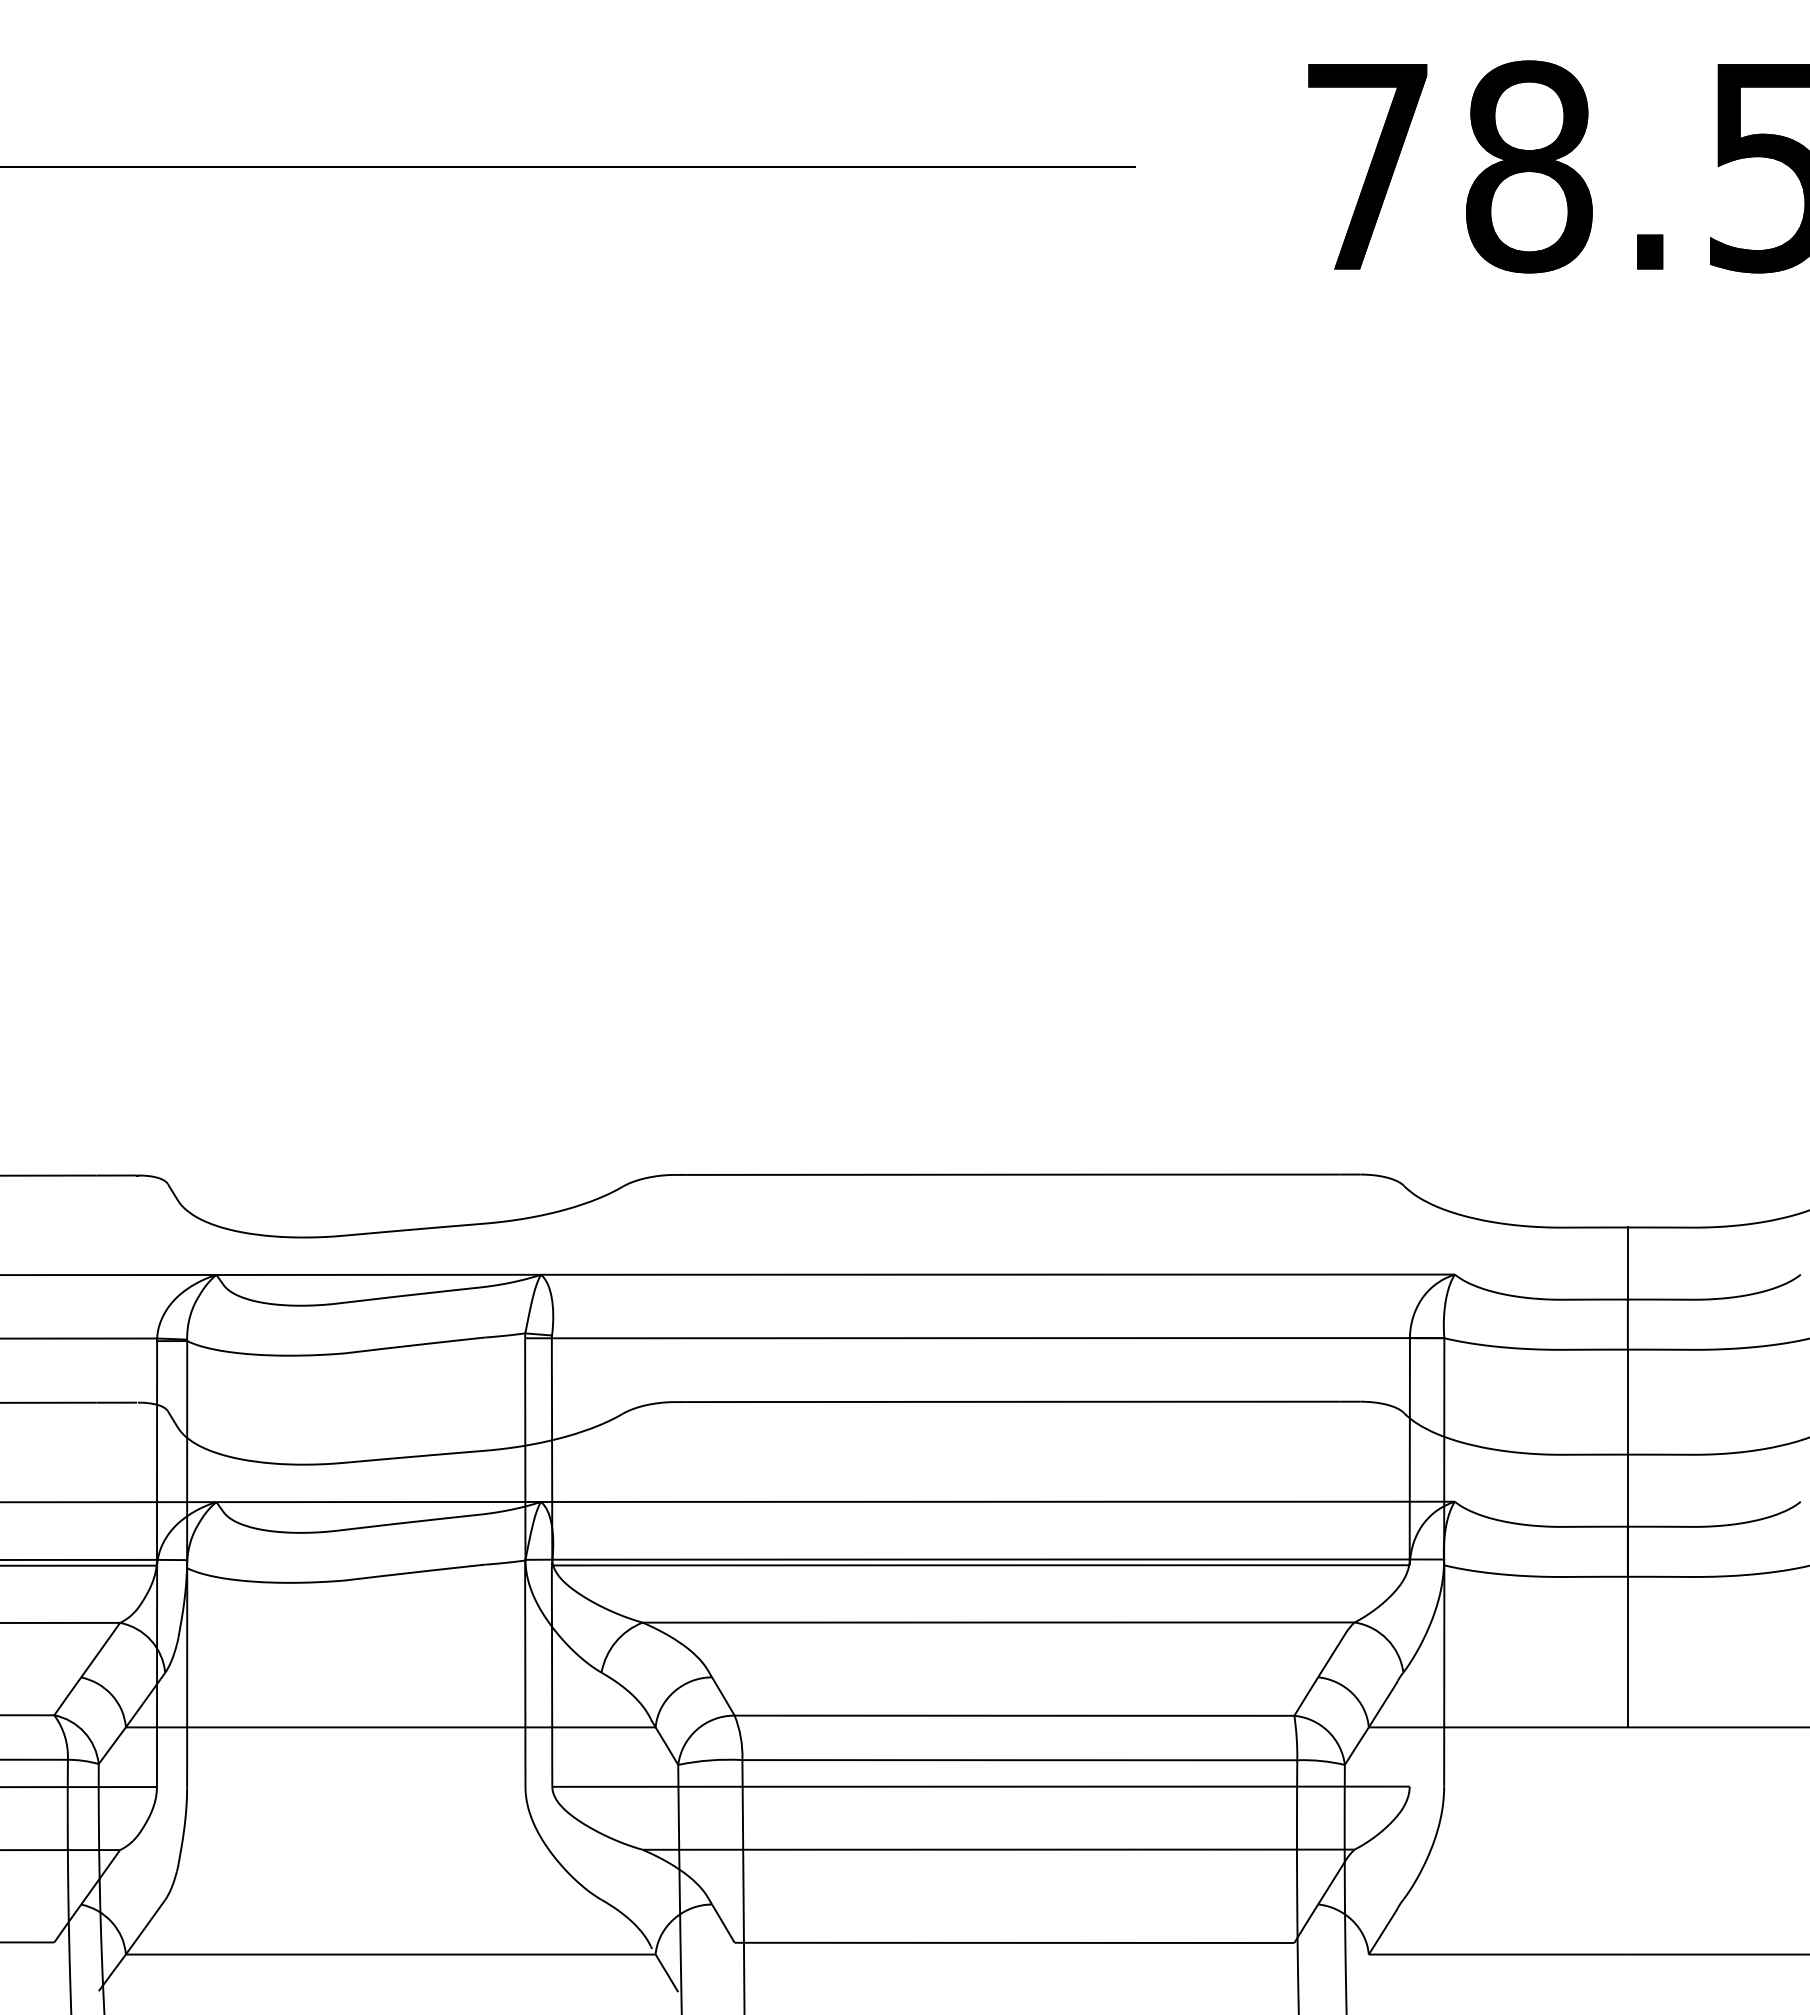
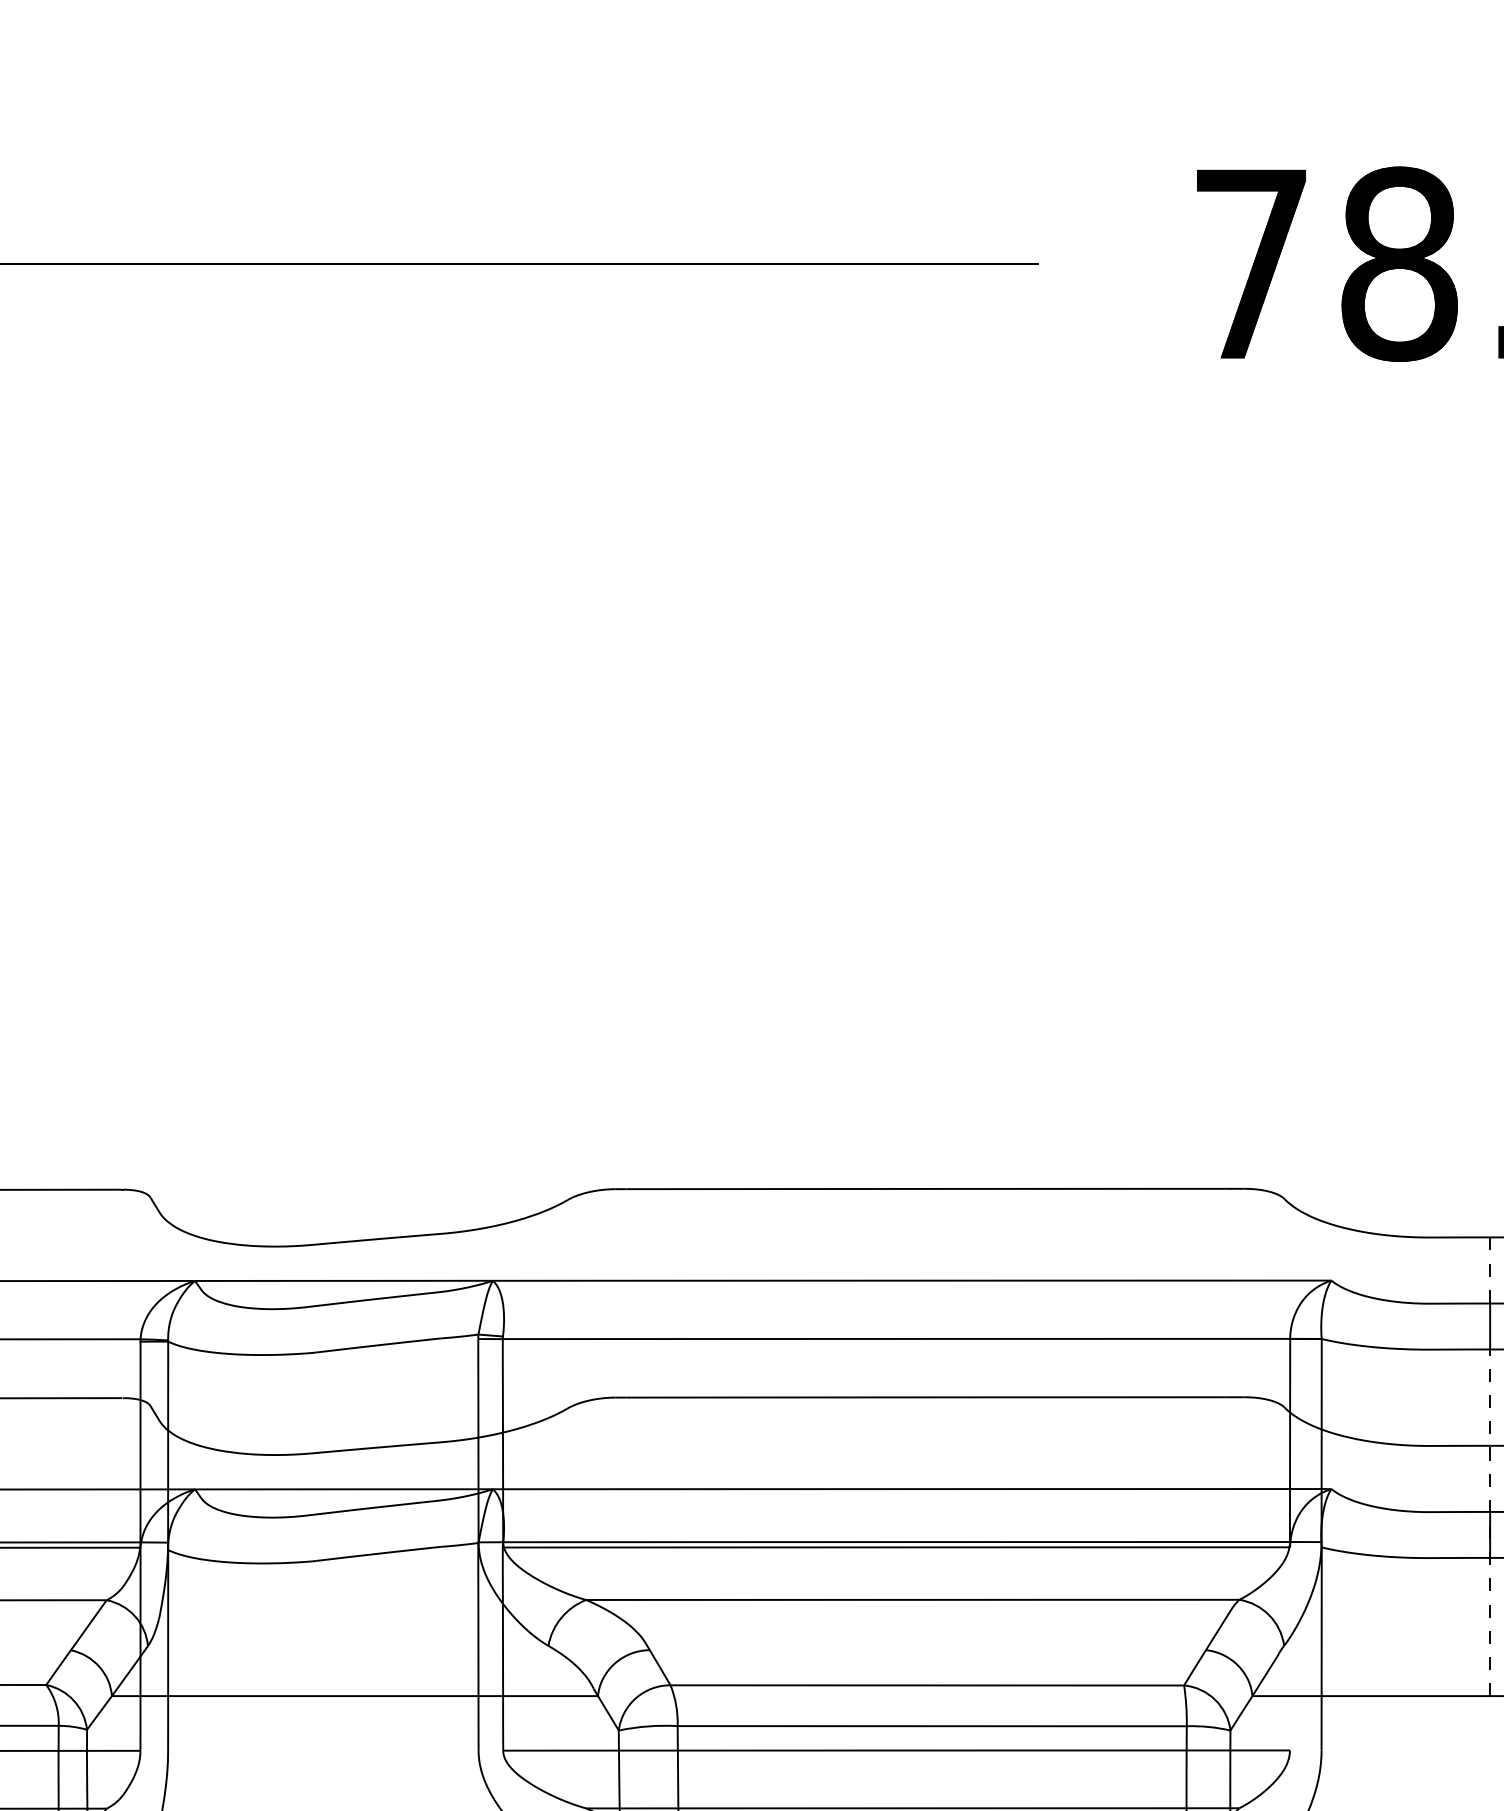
line: (1627, 1264) -> (1489, 1271), solid -> dashed
line: (1627, 1538) -> (1489, 1522), solid -> dashed

